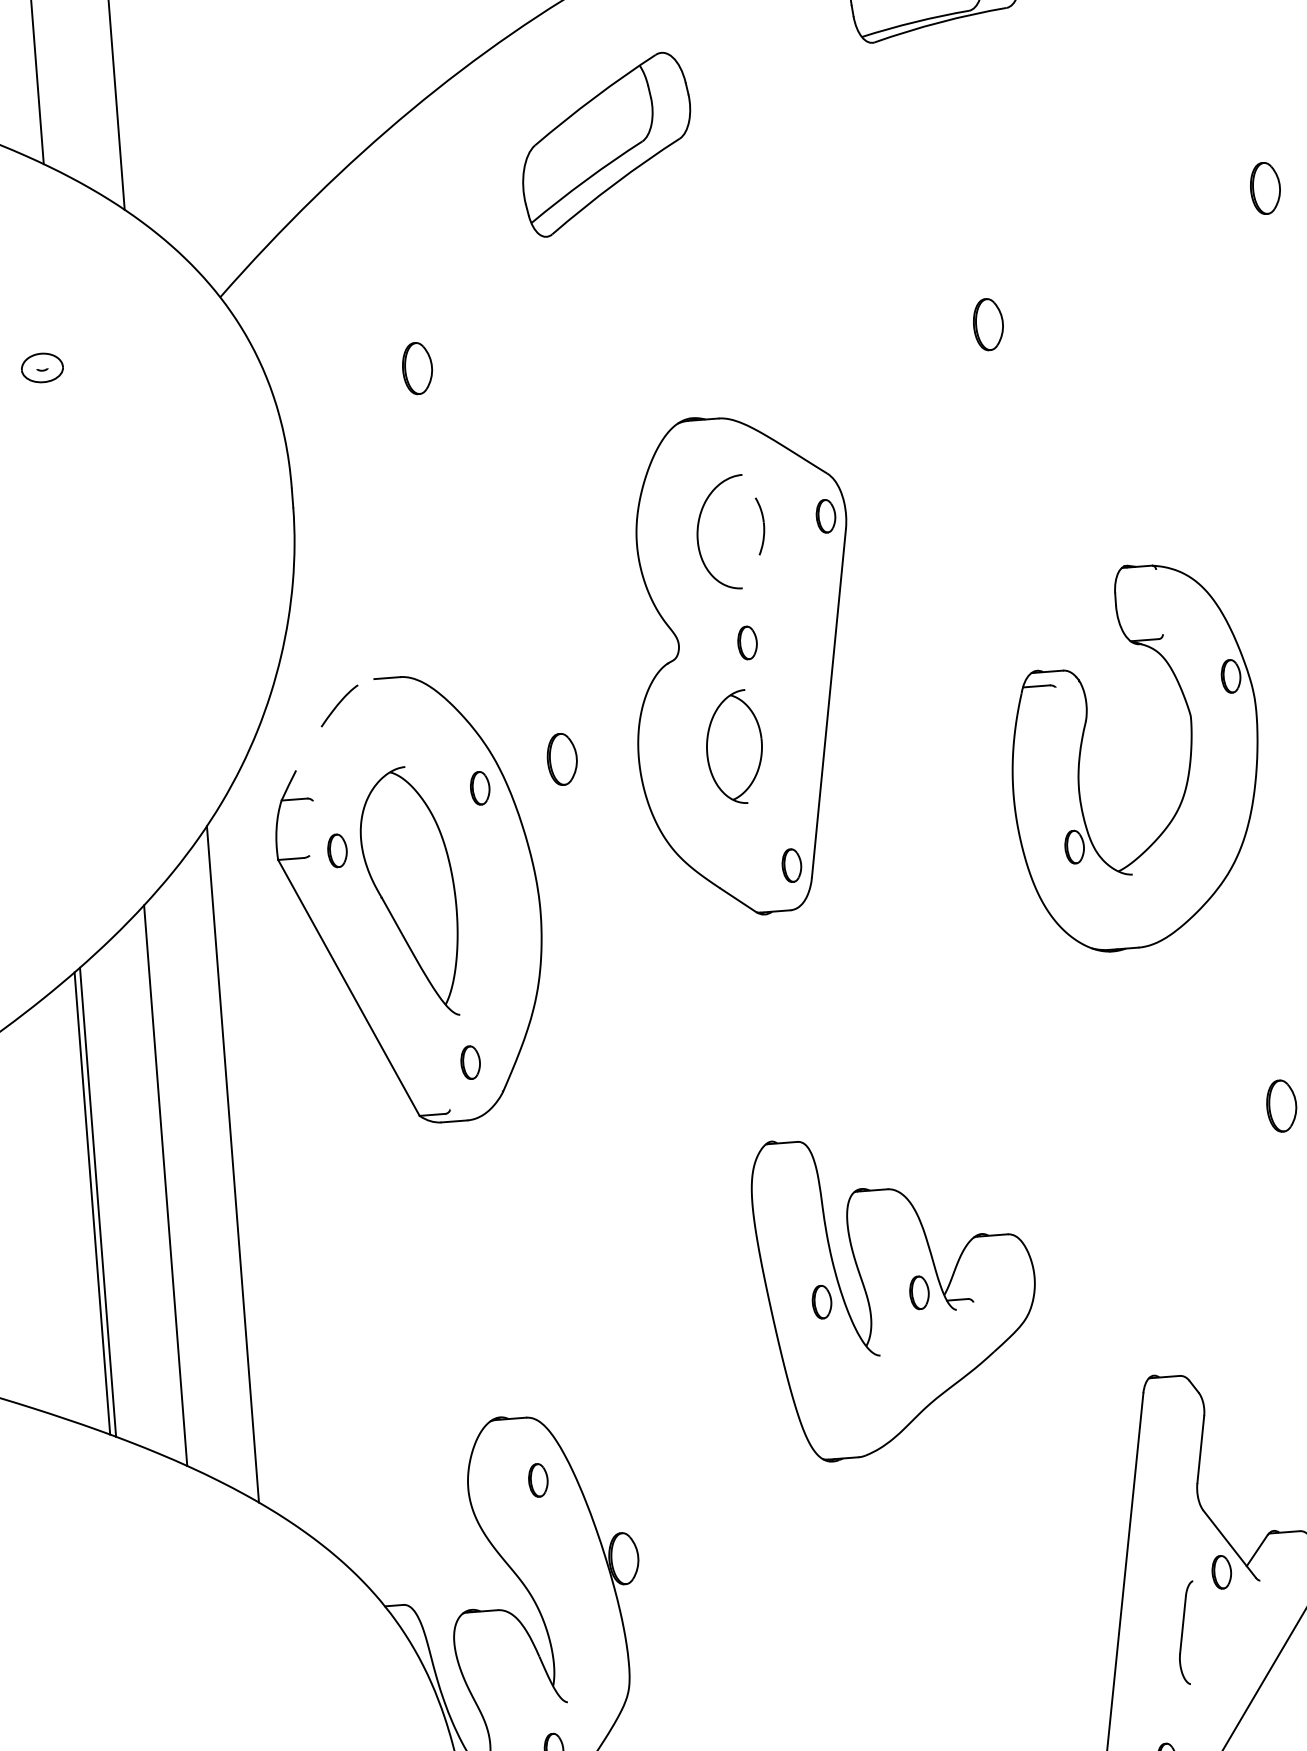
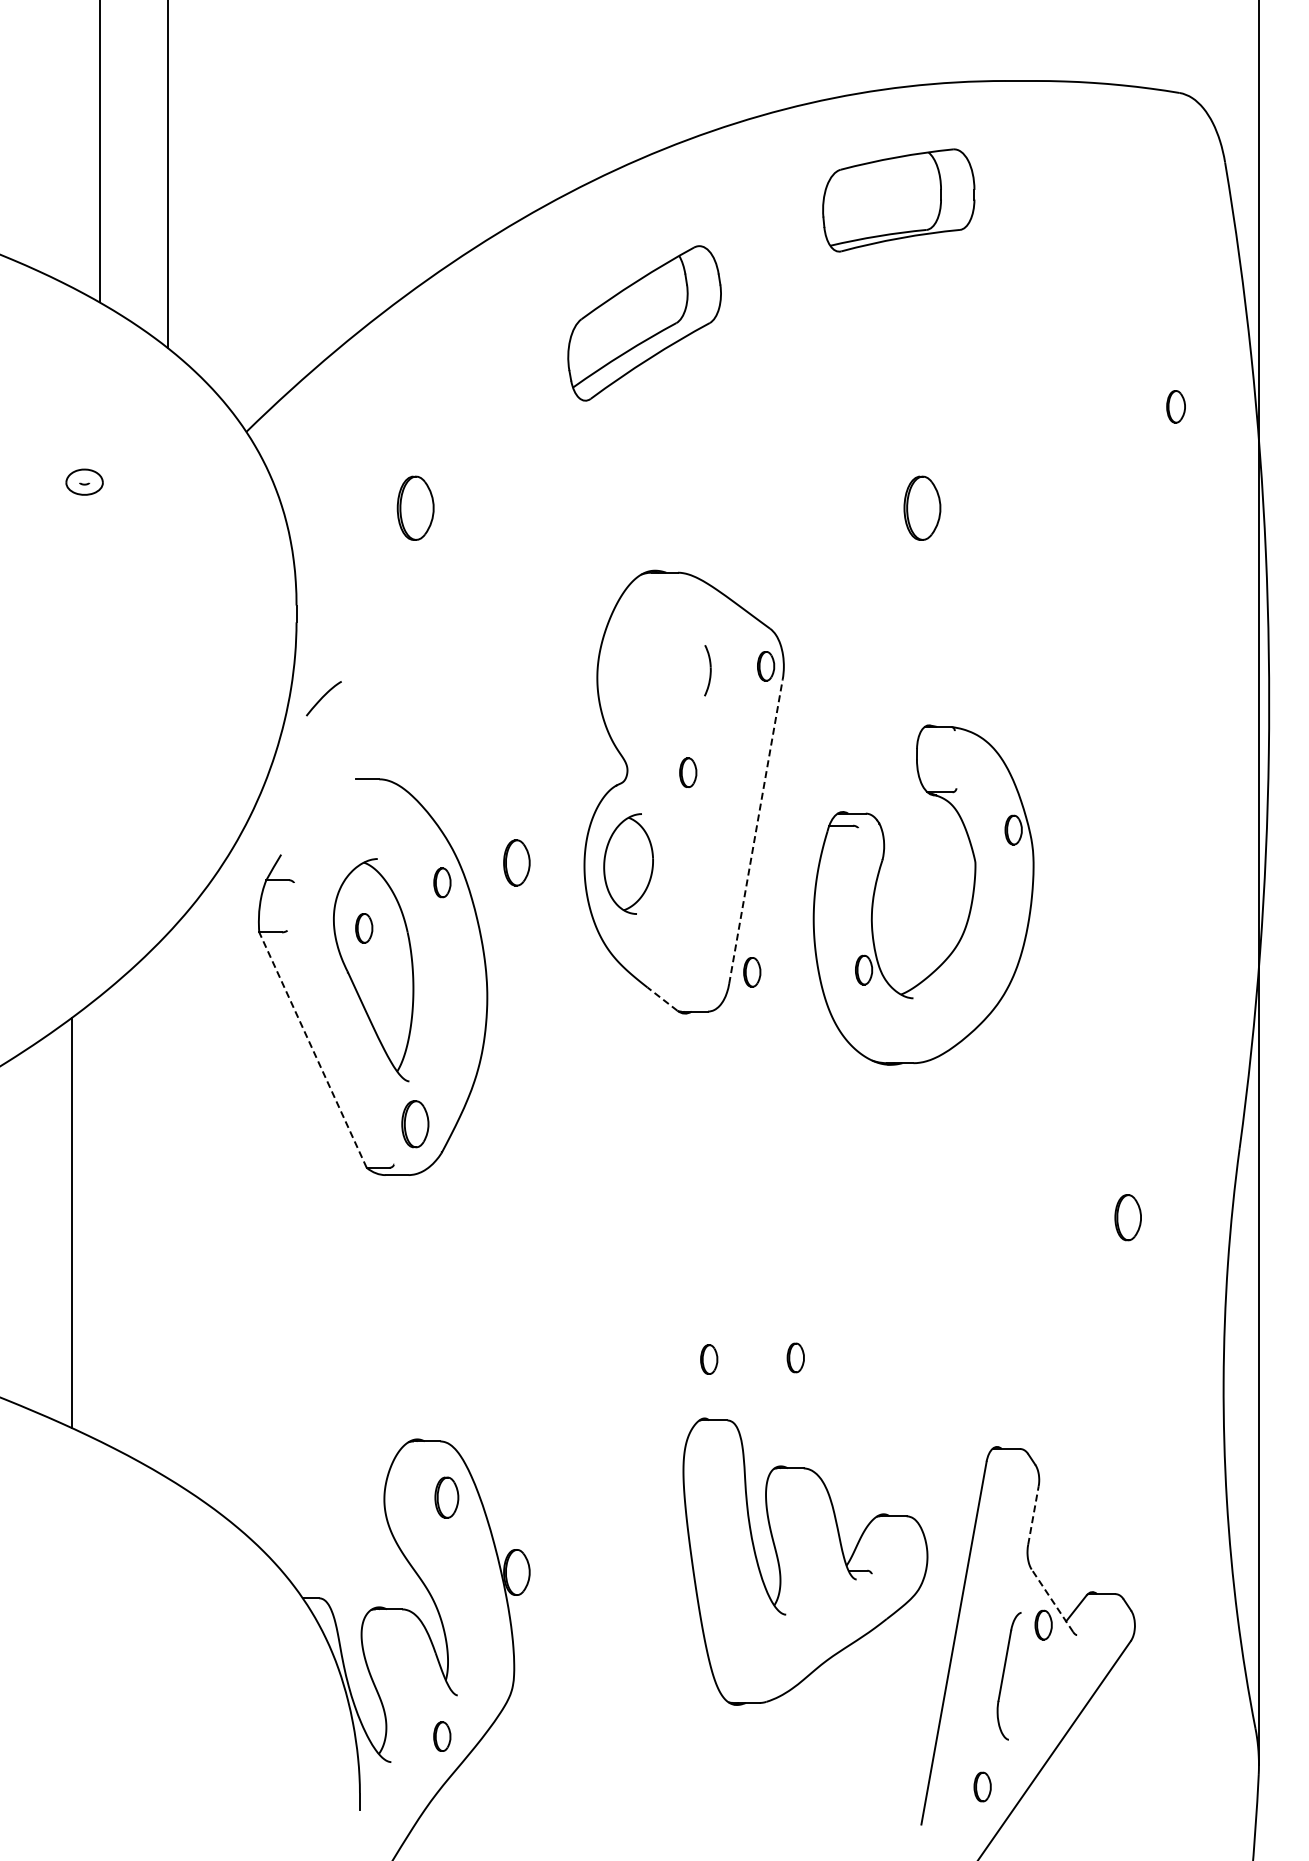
part: (606, 144) -> (644, 323), moved
part: (1264, 188) -> (1175, 406), size x0.7
part: (988, 323) -> (922, 507), size x1.4
part: (417, 367) -> (415, 507), size x1.4
curve: (698, 535) -> (652, 674), removed
line: (828, 703) -> (755, 831), solid -> dashed
curve: (338, 704) -> (323, 697), moved
part: (734, 746) -> (628, 863), moved
part: (1081, 752) -> (876, 887), moved
part: (337, 850) -> (364, 928), moved
part: (792, 865) -> (752, 972), moved
line: (738, 900) -> (662, 999), solid -> dashed
line: (348, 987) -> (312, 1049), solid -> dashed
part: (470, 1062) -> (415, 1124), size x1.6
line: (232, 1163) -> (198, 1197), removed
line: (165, 1186) -> (137, 1212), removed
line: (98, 1202) -> (77, 1222), removed
part: (897, 1293) -> (805, 1561), moved
line: (1200, 1449) -> (1033, 1515), solid -> dashed
part: (538, 1480) -> (446, 1497), size x1.4
line: (1229, 1543) -> (1052, 1600), solid -> dashed
part: (1186, 1633) -> (1008, 1676), size x1.4

